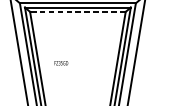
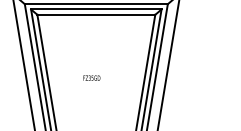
line: (78, 11) -> (96, 14), dashed -> solid
text: (61, 62) -> (91, 77), moved

